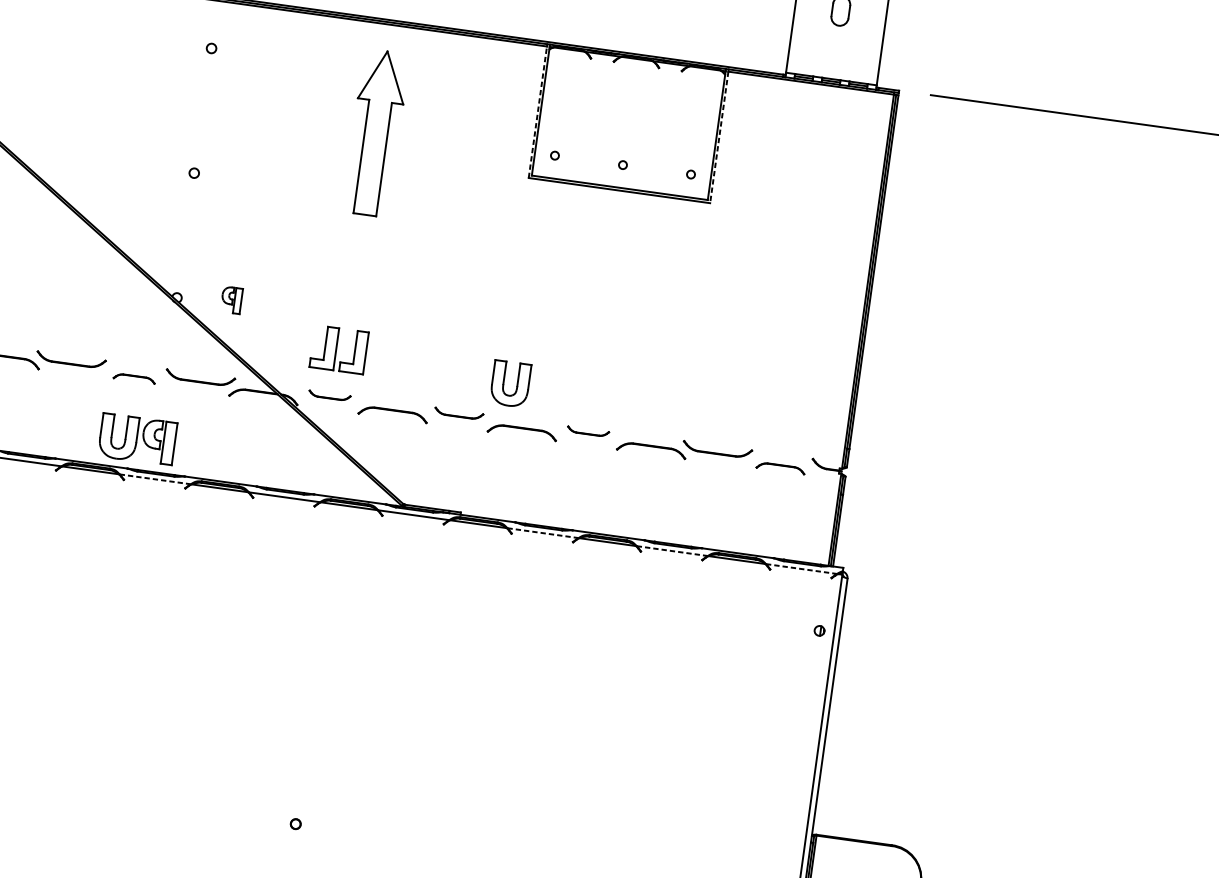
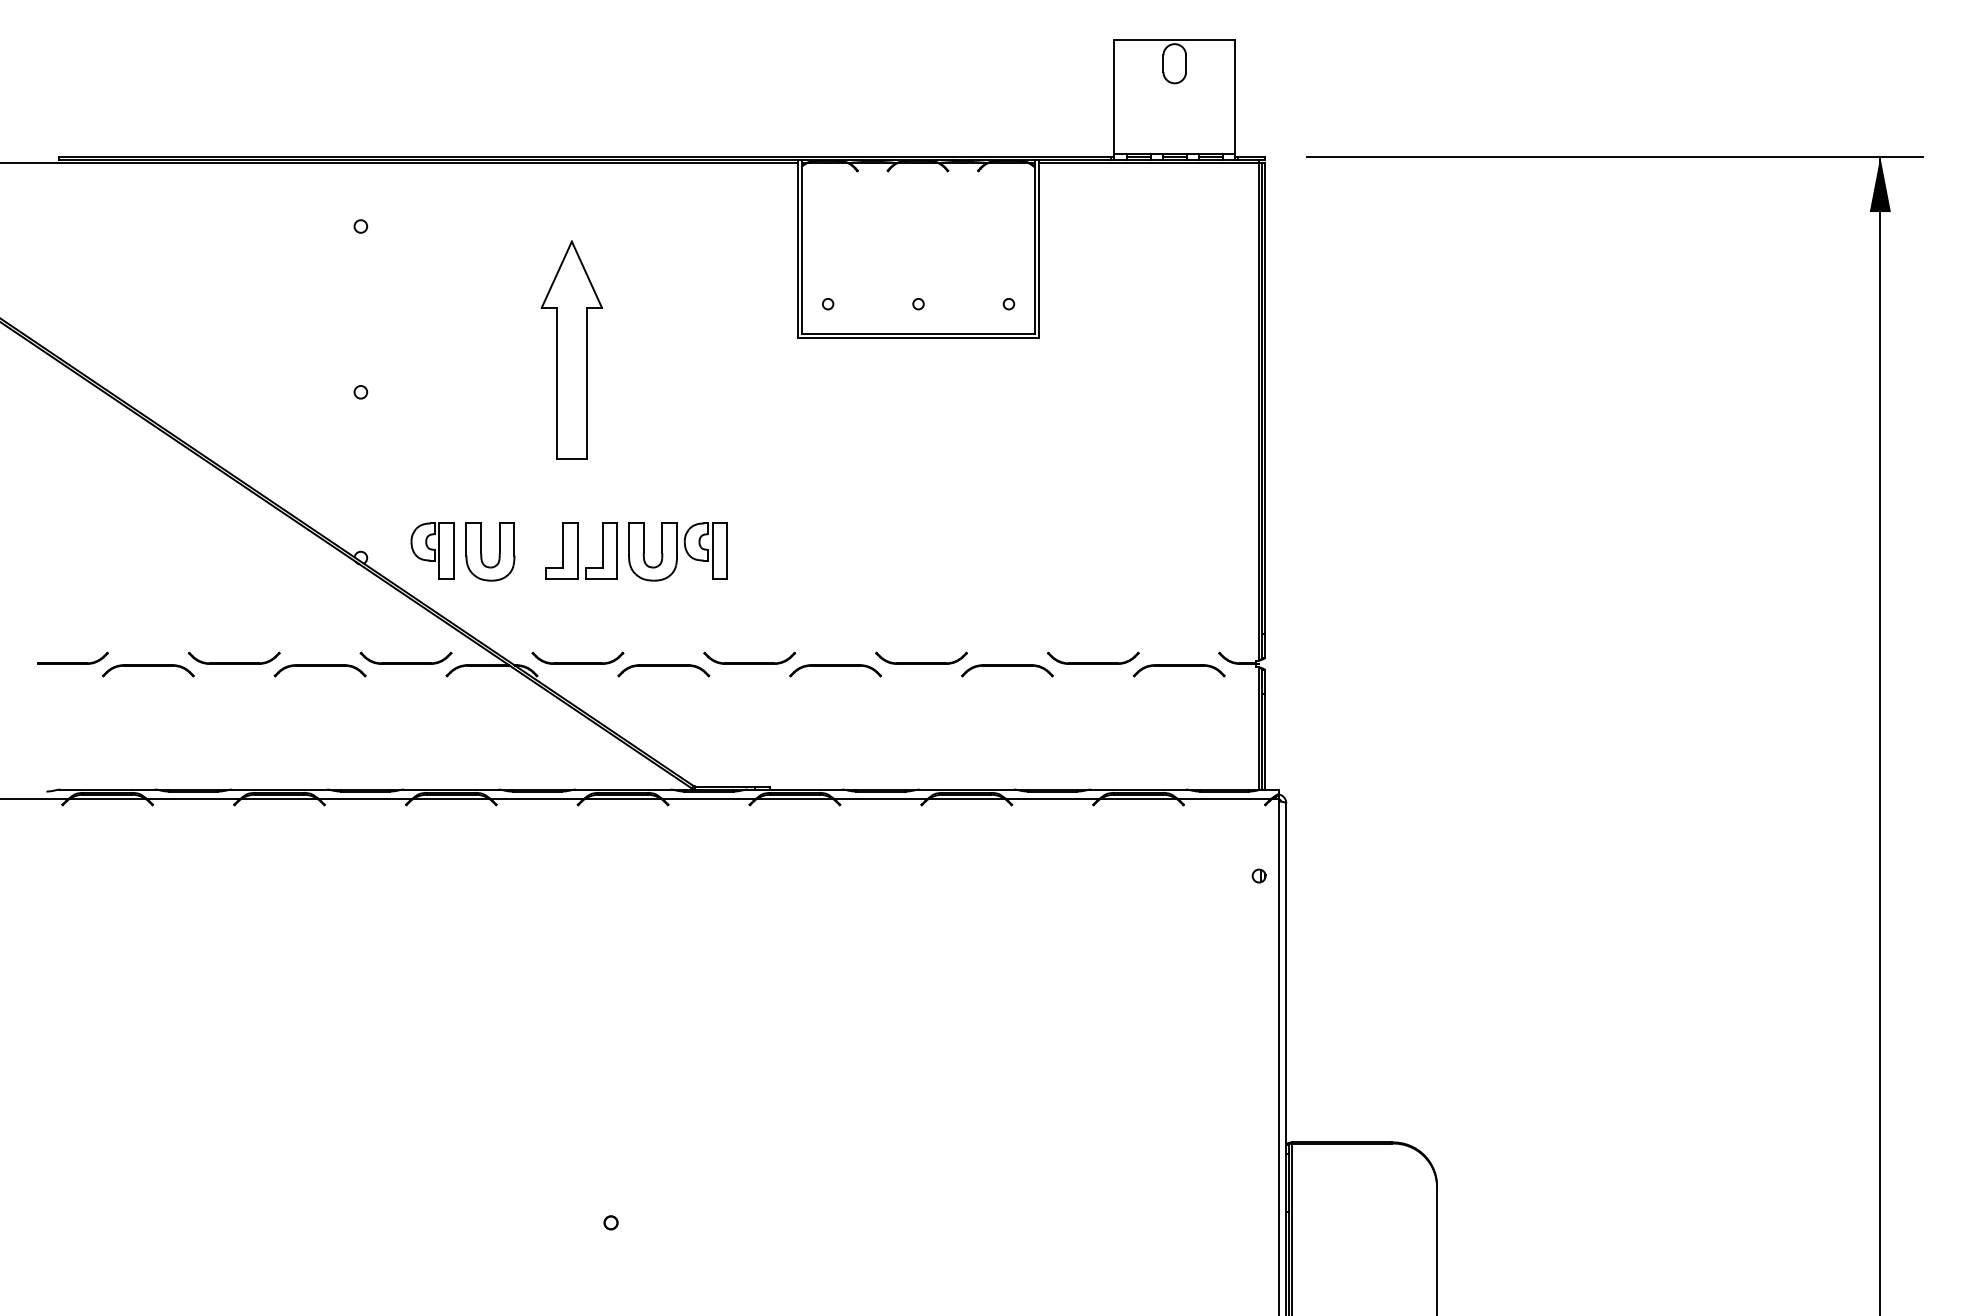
line: (537, 112) -> (797, 250), dashed -> solid
part: (375, 132) -> (571, 349), moved
line: (719, 138) -> (1039, 251), dashed -> solid
part: (231, 299) -> (432, 550), size x1.67
part: (339, 349) -> (581, 550), moved
part: (134, 378) -> (319, 670), size x1.67
part: (516, 385) -> (498, 553), moved
part: (329, 395) -> (577, 657), size x1.67
part: (458, 413) -> (749, 657), size x1.43
part: (588, 431) -> (921, 657), size x1.67
part: (137, 439) -> (677, 551), moved
part: (780, 467) -> (1178, 670), size x1.43
line: (155, 479) -> (365, 798), dashed -> solid
line: (543, 533) -> (881, 798), dashed -> solid
line: (672, 551) -> (1053, 798), dashed -> solid
line: (801, 568) -> (1224, 798), dashed -> solid

